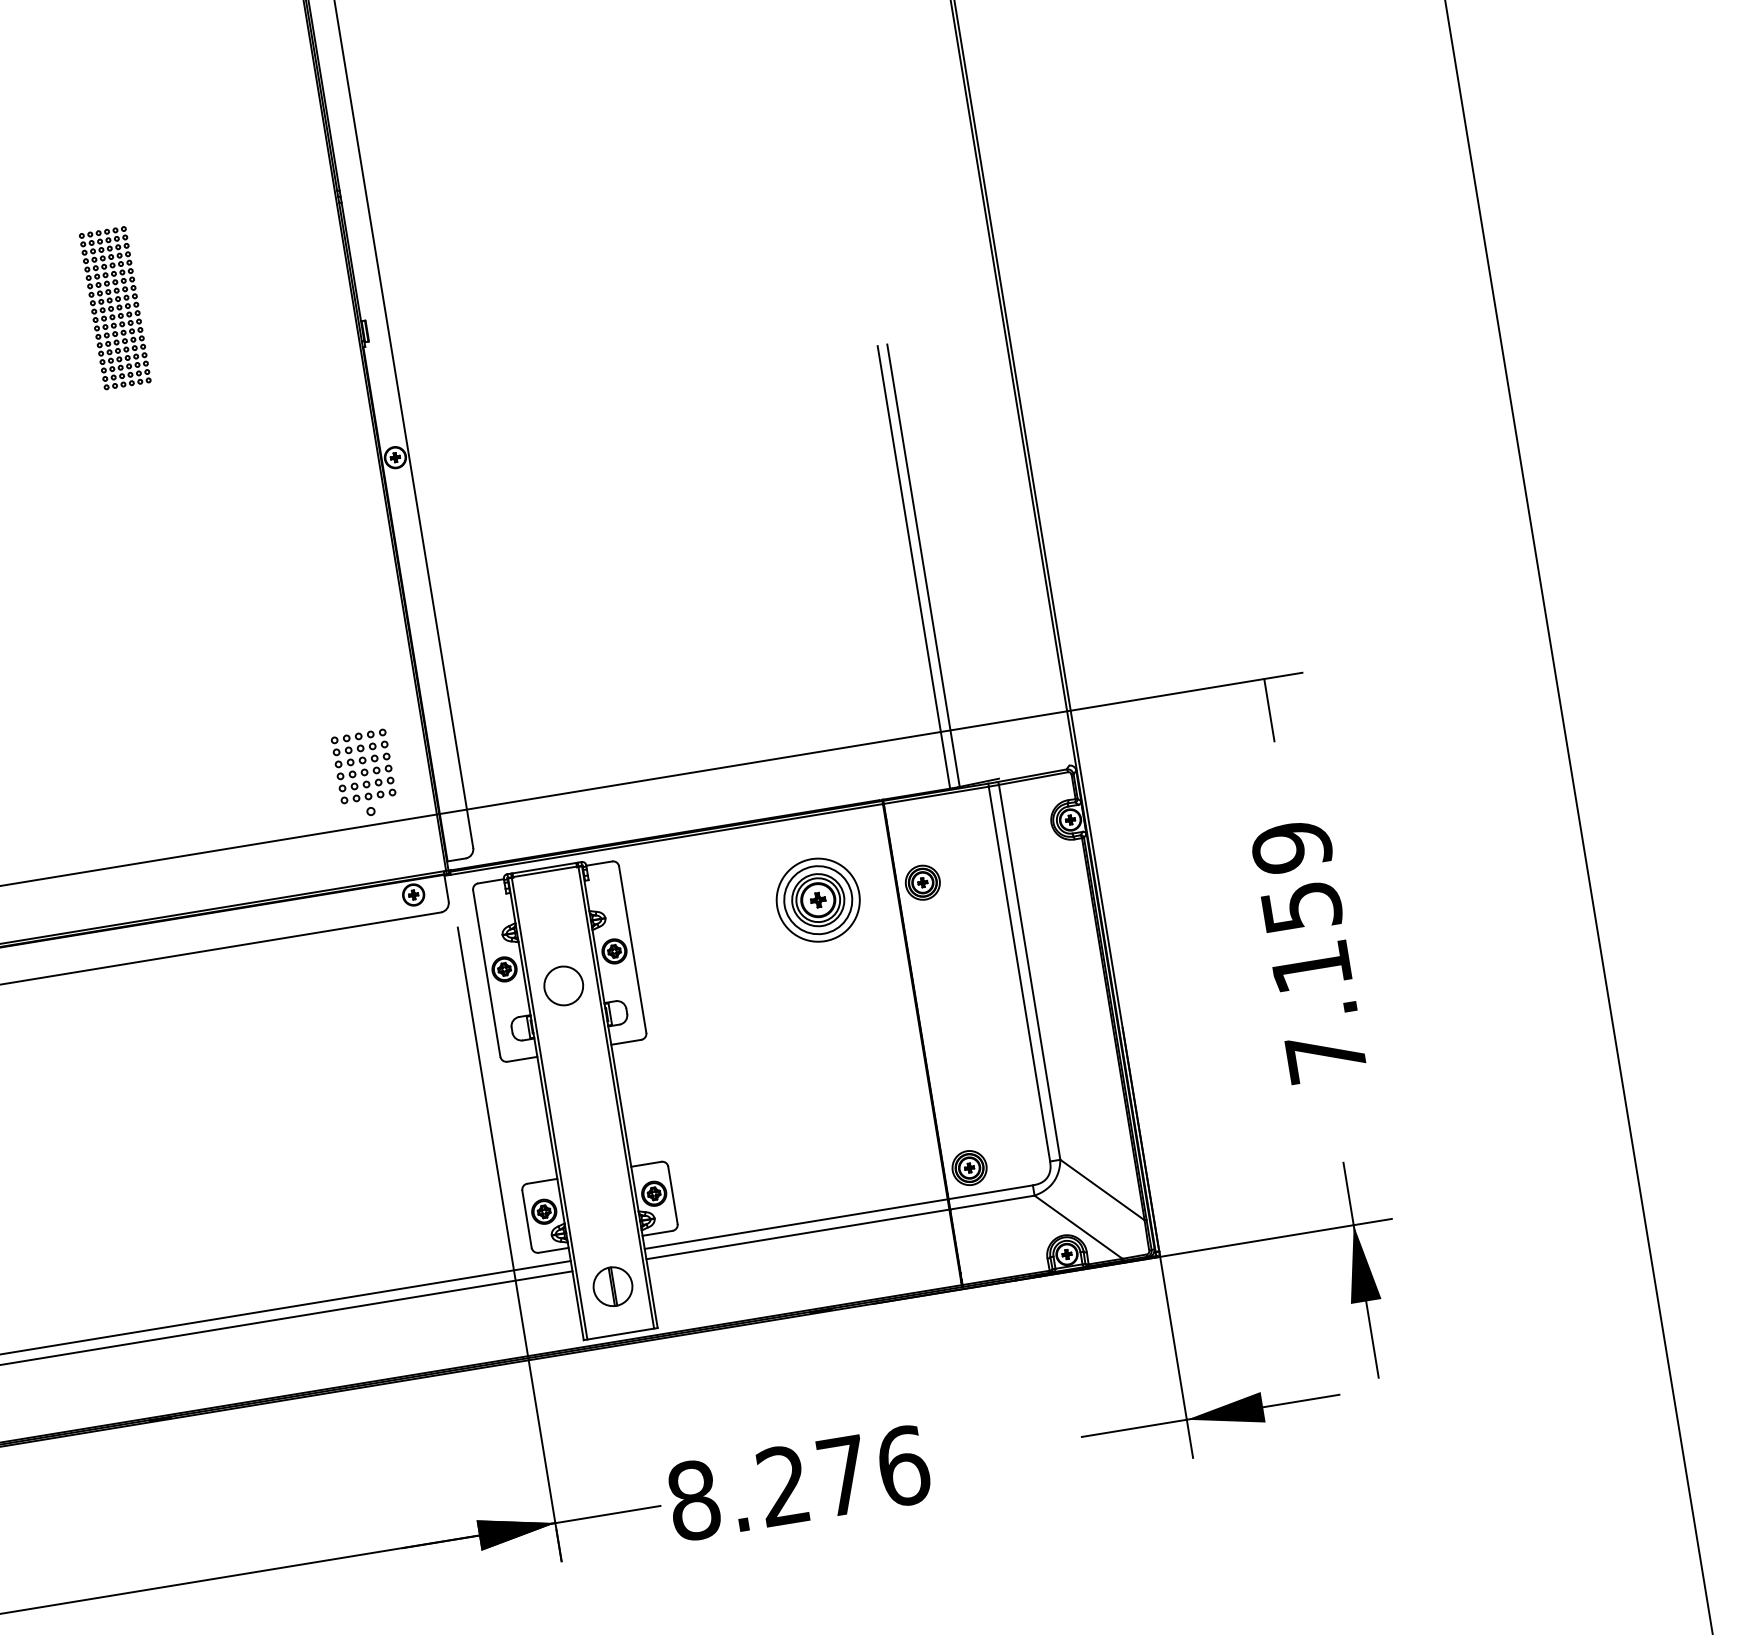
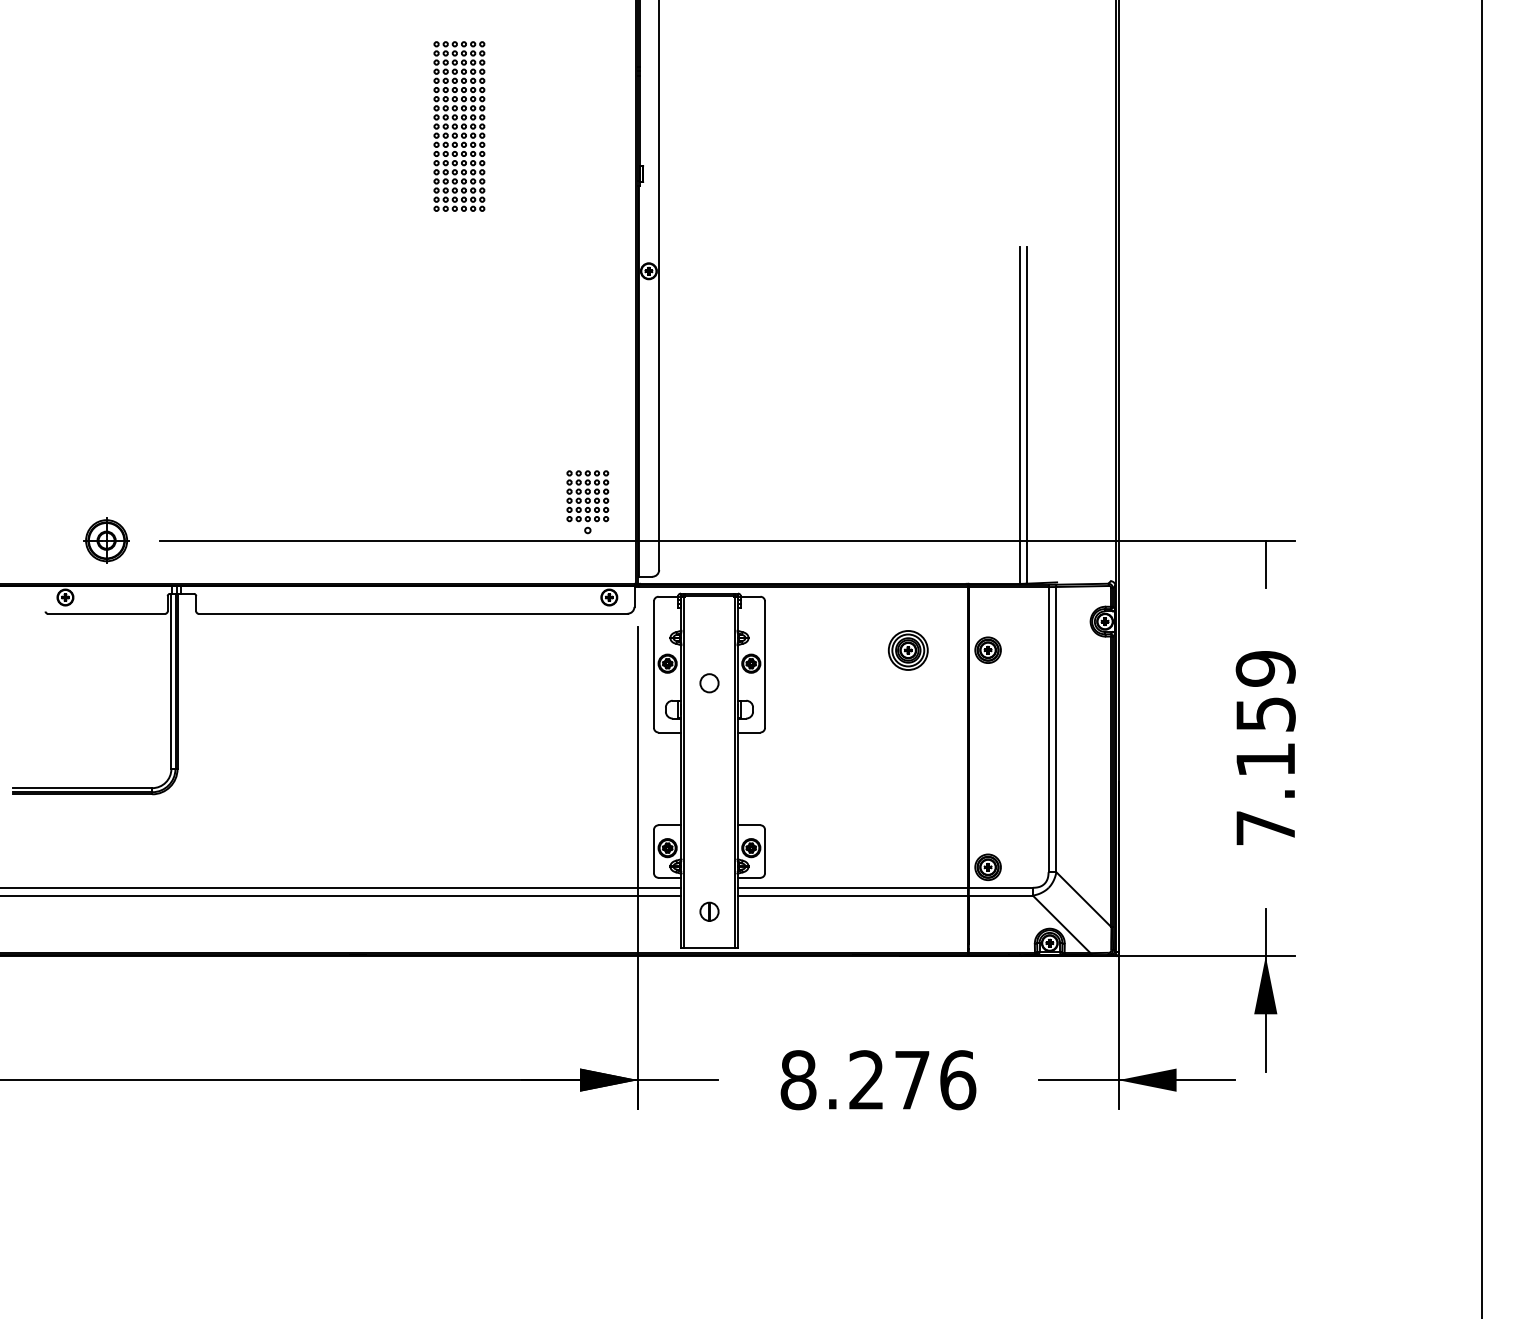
part: (115, 308) -> (459, 126), size x1.43
part: (816, 900) -> (907, 650), size x0.62
circle: (563, 986) -> (709, 683), size x0.62
part: (612, 1286) -> (709, 911), size x0.62
text: (799, 1483) -> (878, 1080), moved

